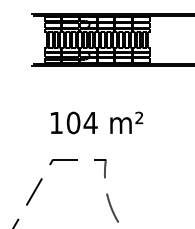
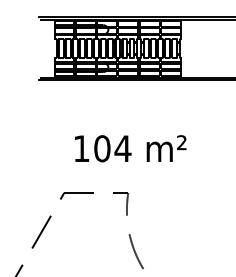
text: (97, 122) -> (131, 148), moved

